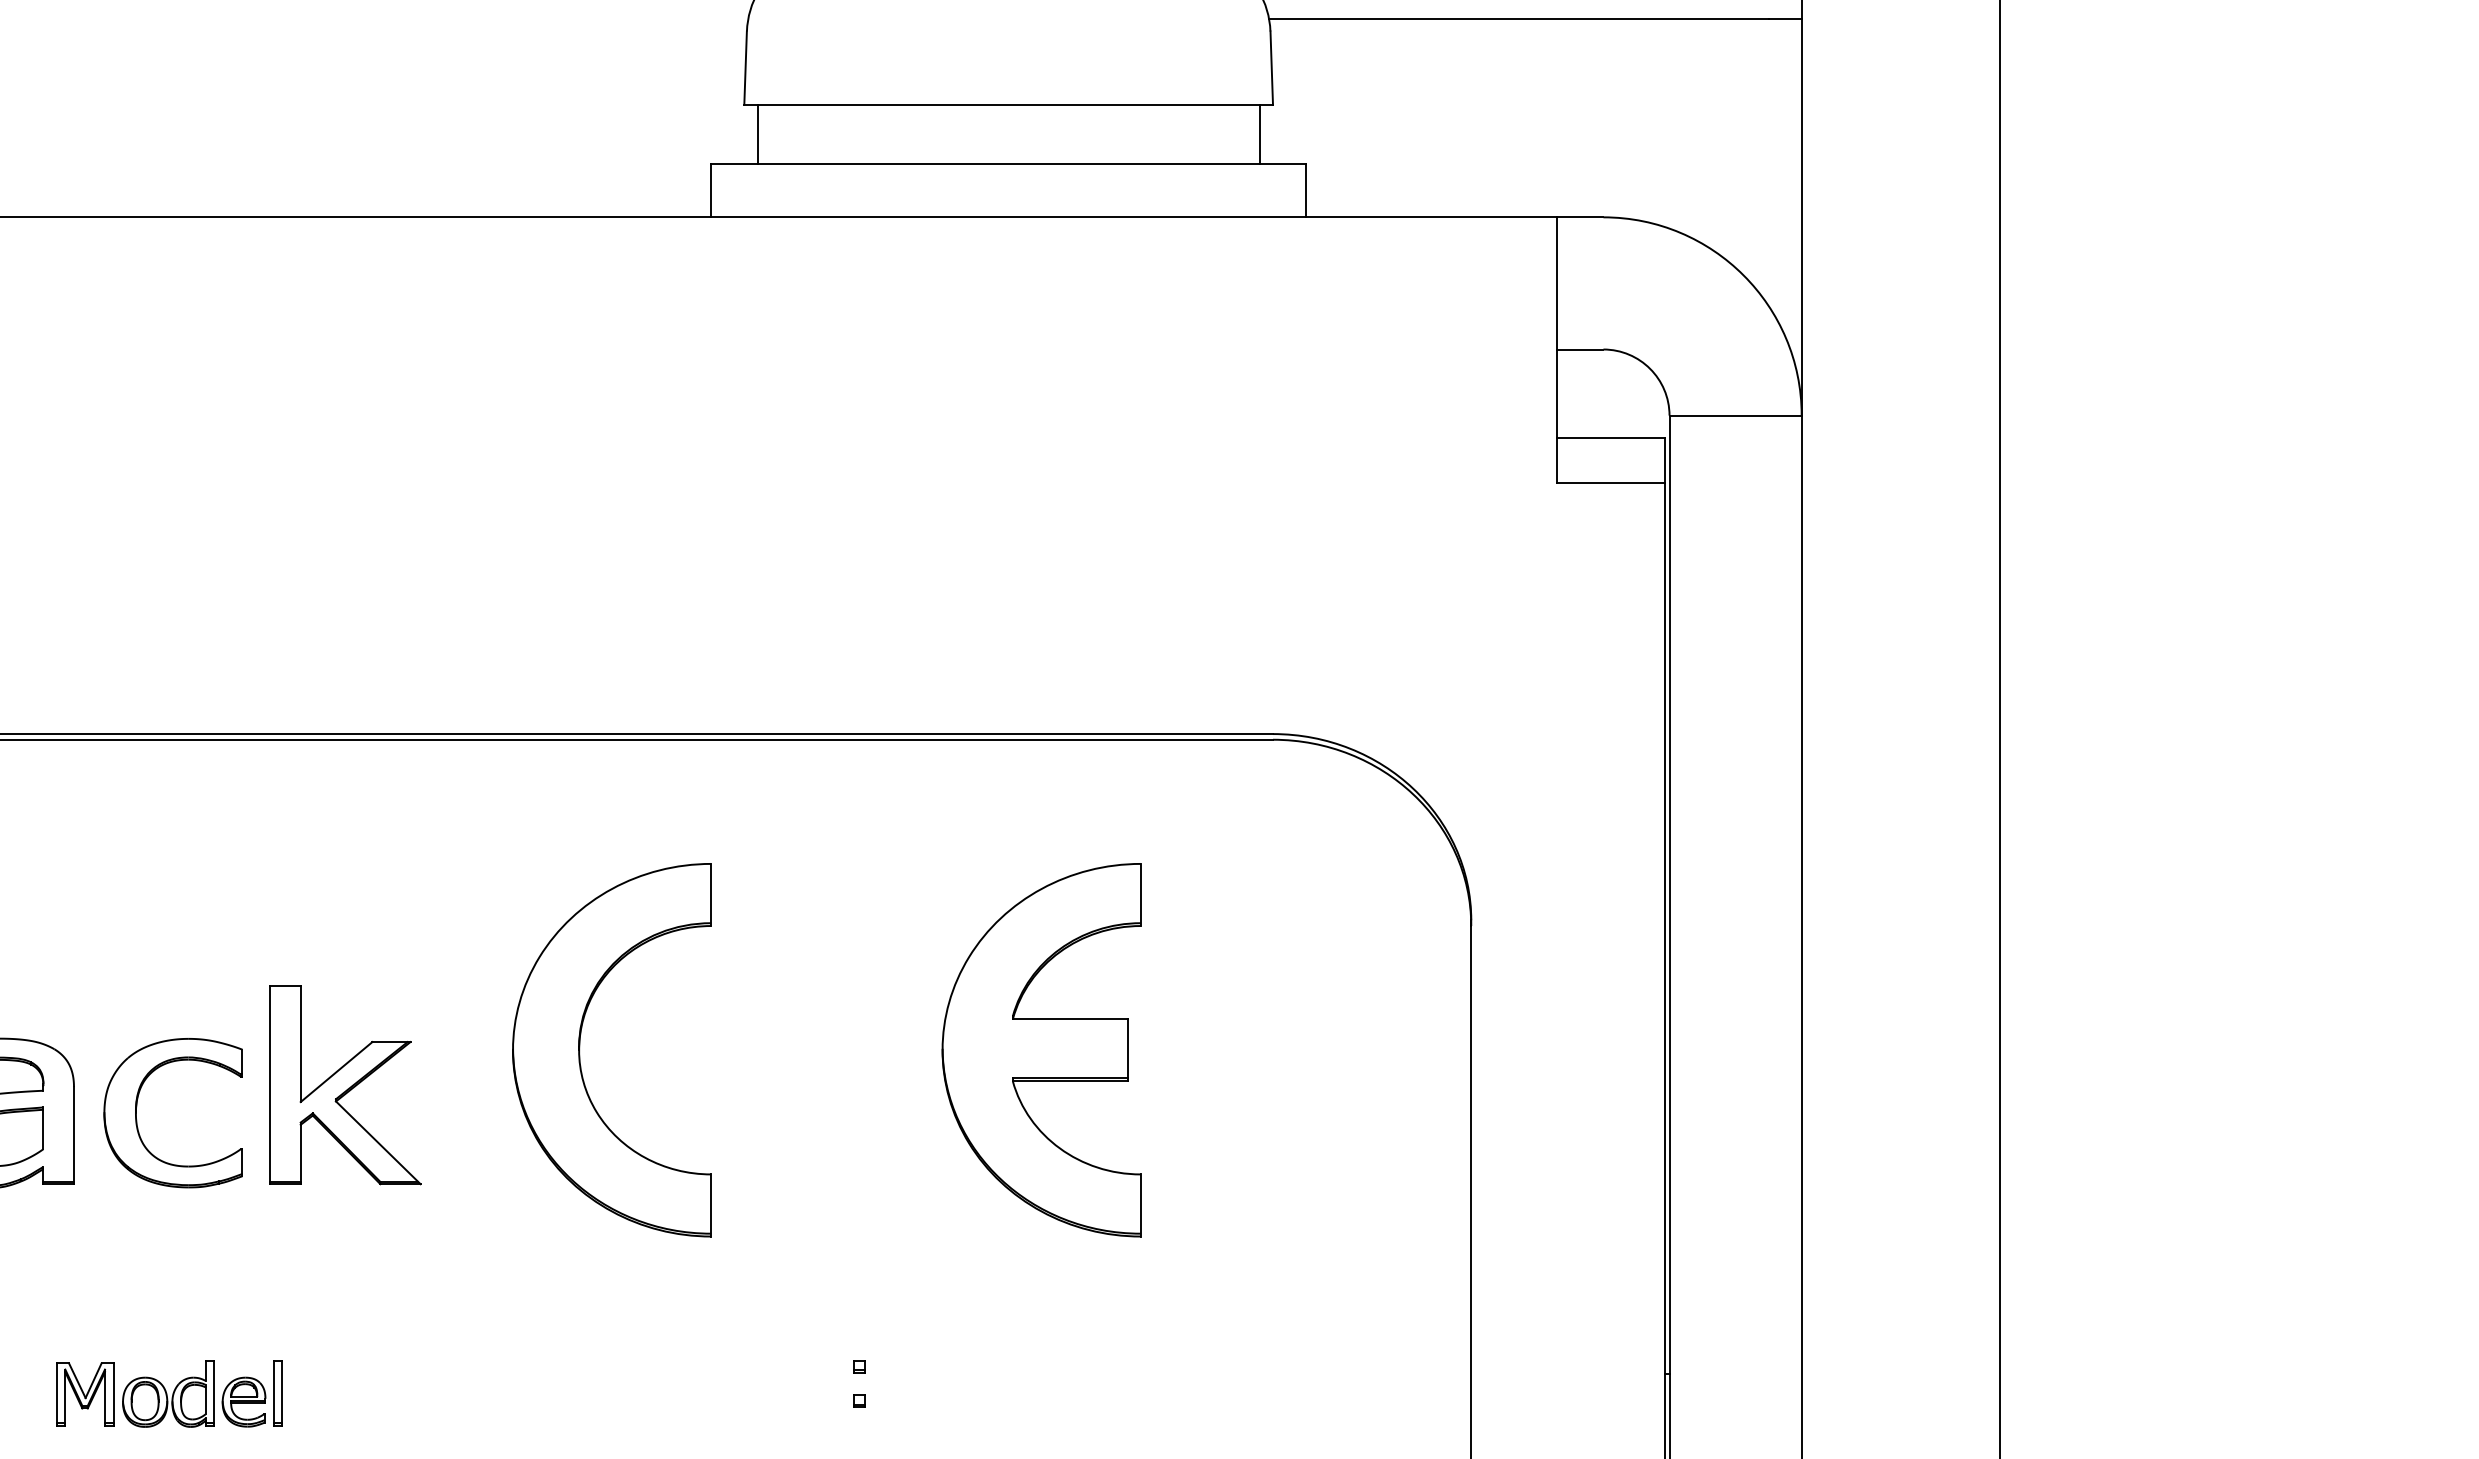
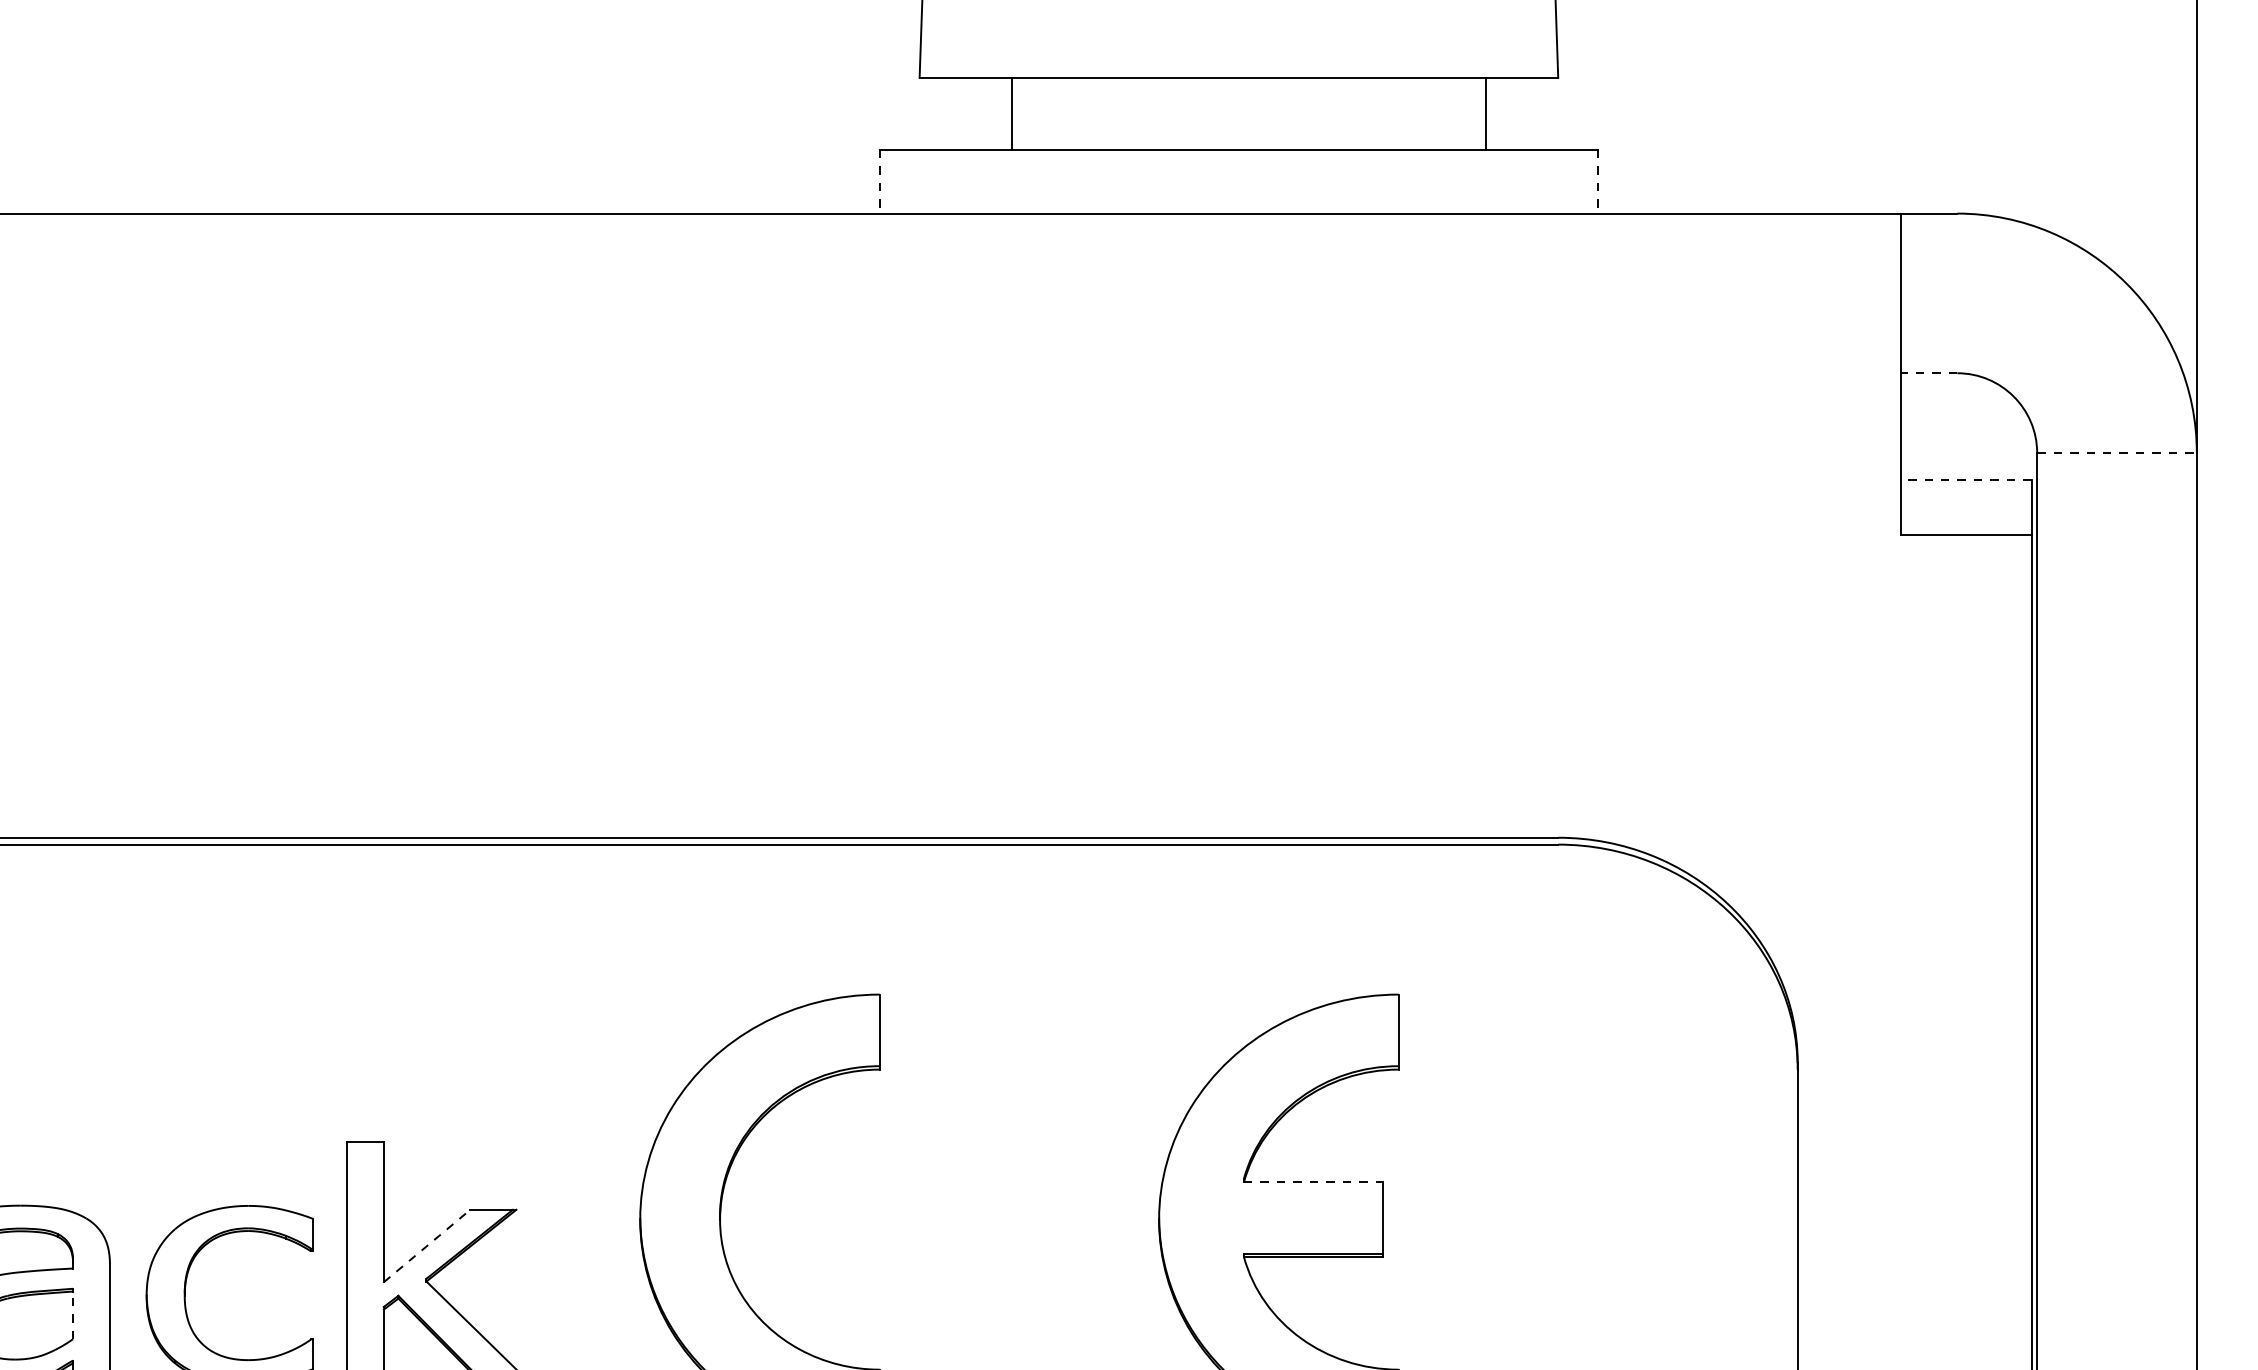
line: (757, 134) -> (1011, 113), moved
line: (1259, 134) -> (1485, 113), moved
line: (711, 191) -> (879, 182), solid -> dashed
line: (1306, 191) -> (1598, 182), solid -> dashed
line: (1579, 349) -> (1928, 373), solid -> dashed
line: (1736, 415) -> (2118, 452), solid -> dashed
line: (1611, 438) -> (1967, 480), solid -> dashed
line: (1070, 1019) -> (1313, 1182), solid -> dashed
line: (336, 1072) -> (427, 1246), solid -> dashed
line: (43, 1129) -> (73, 1315), solid -> dashed

